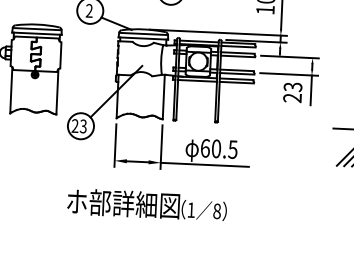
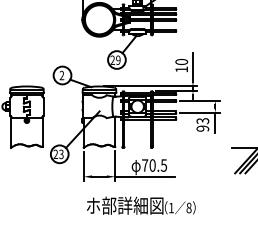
text: (293, 97) -> (203, 128), 23 -> 93
text: (205, 148) -> (145, 165), 60.5 -> 70.5
text: (147, 204) -> (141, 205), moved

